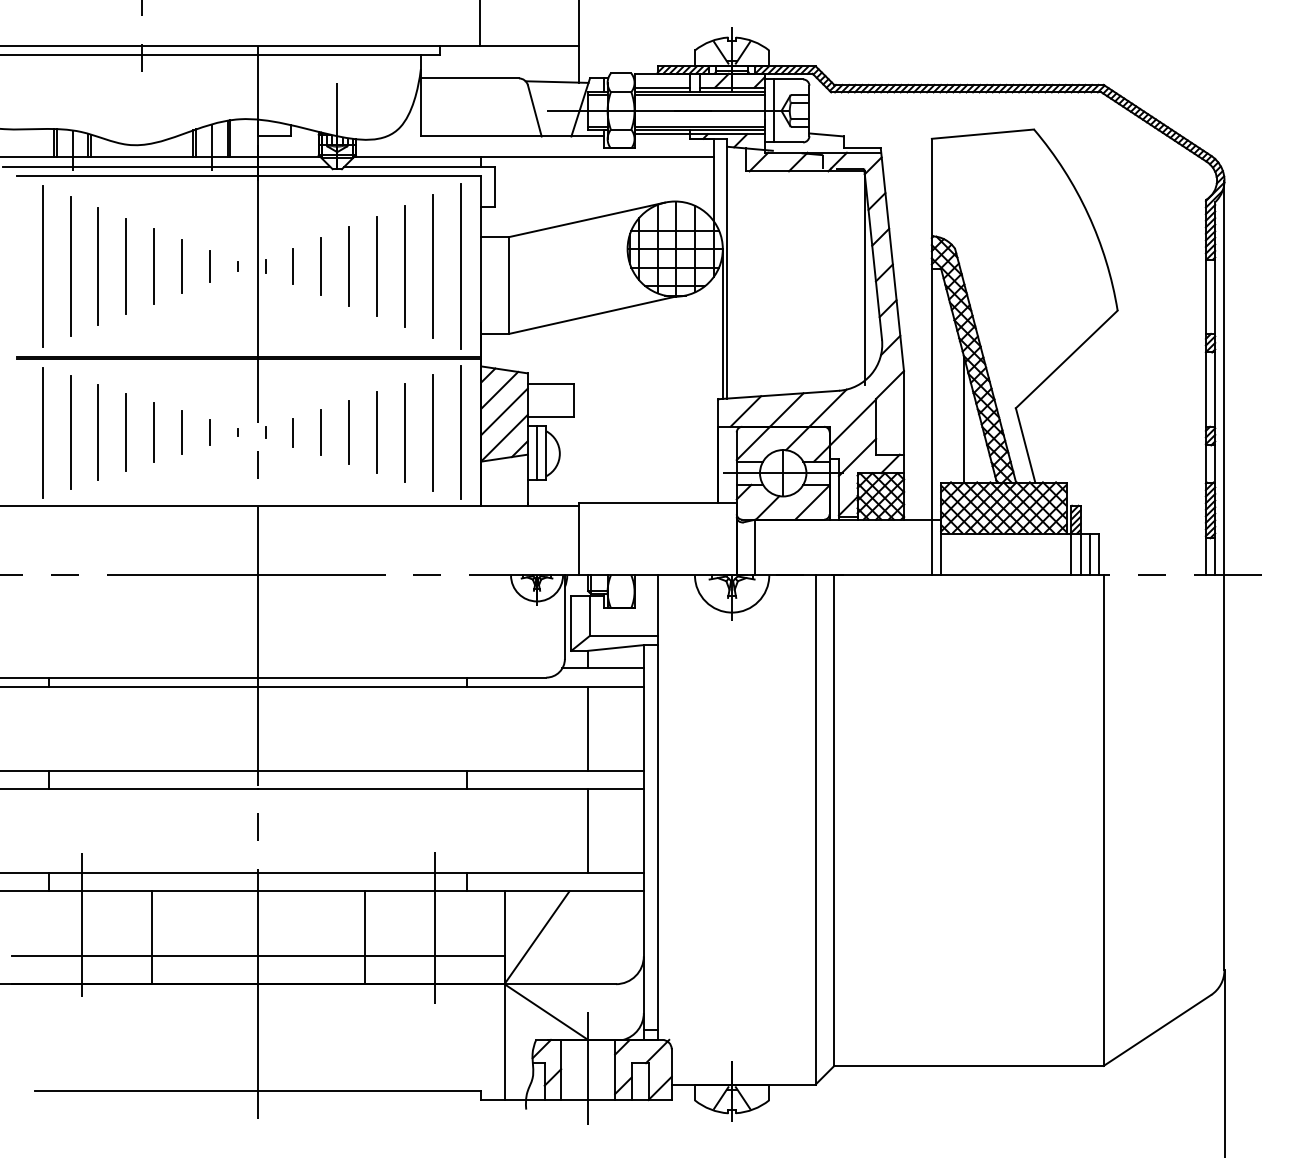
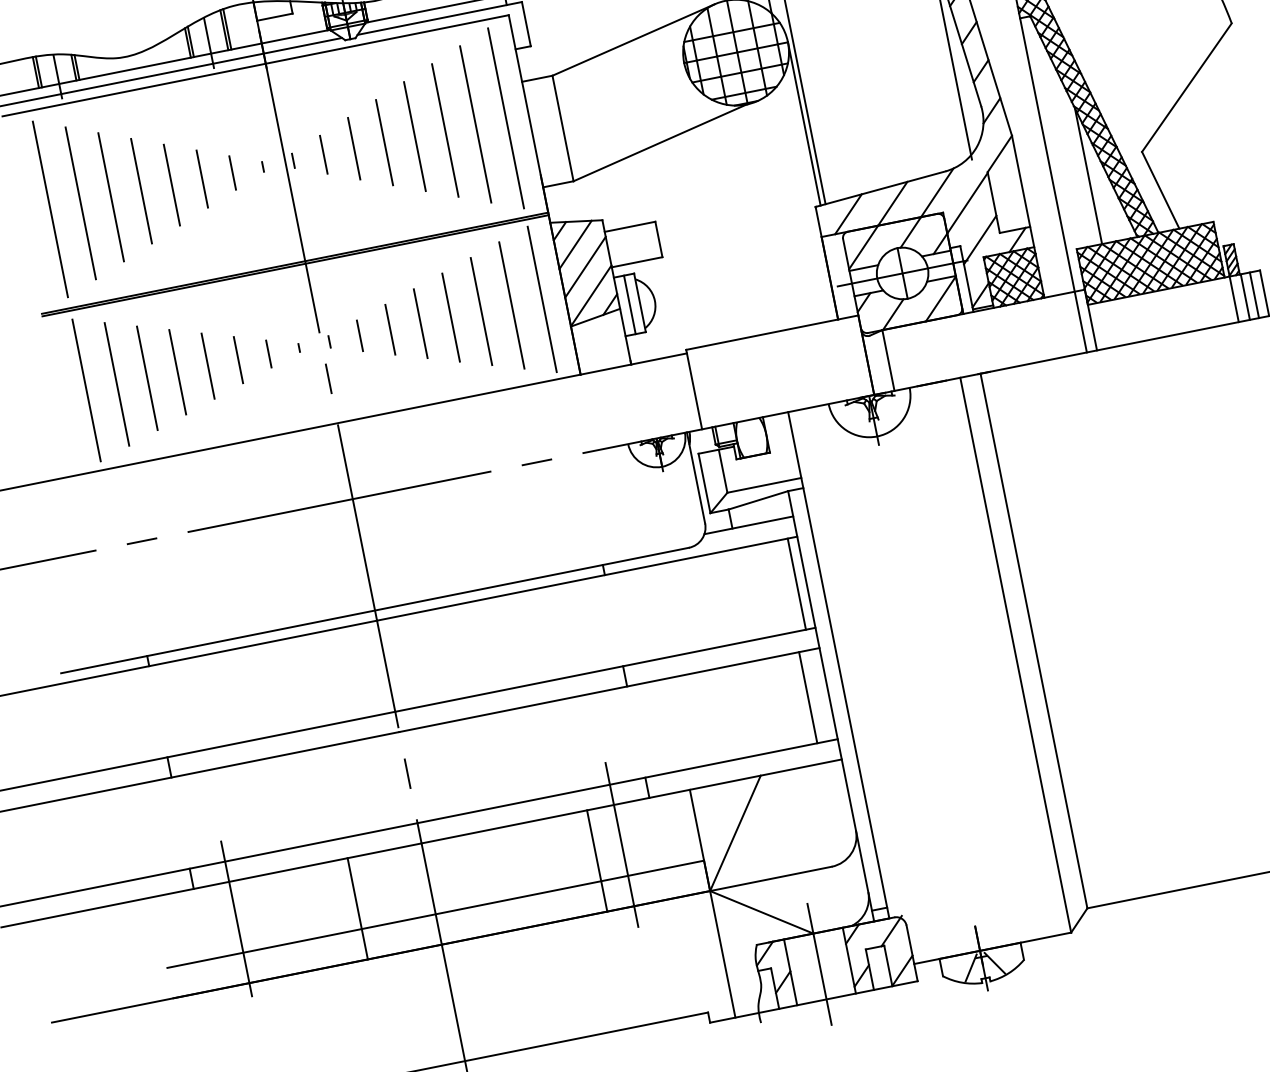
line: (588, 728) -> (797, 583), moved
line: (588, 830) -> (808, 697), moved
line: (151, 937) -> (357, 908), moved
line: (365, 937) -> (597, 860), moved

